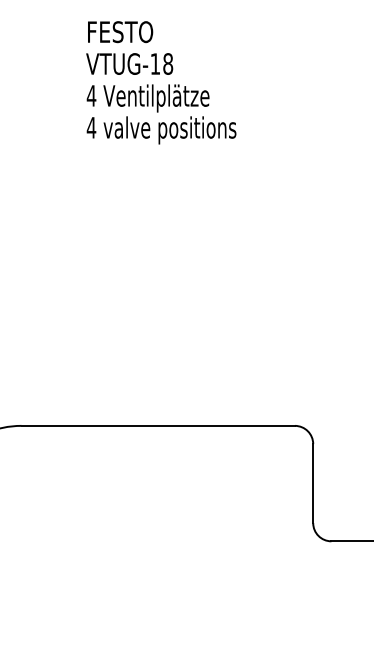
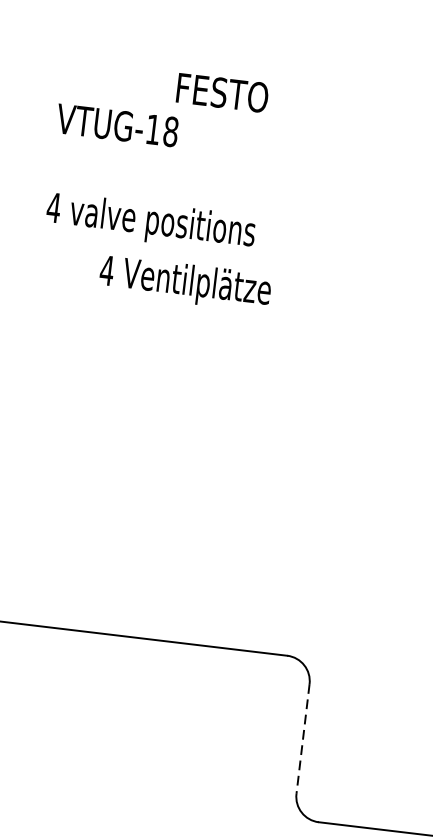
text: (120, 32) -> (222, 93), moved
text: (147, 98) -> (184, 283), moved
line: (313, 484) -> (303, 740), solid -> dashed

